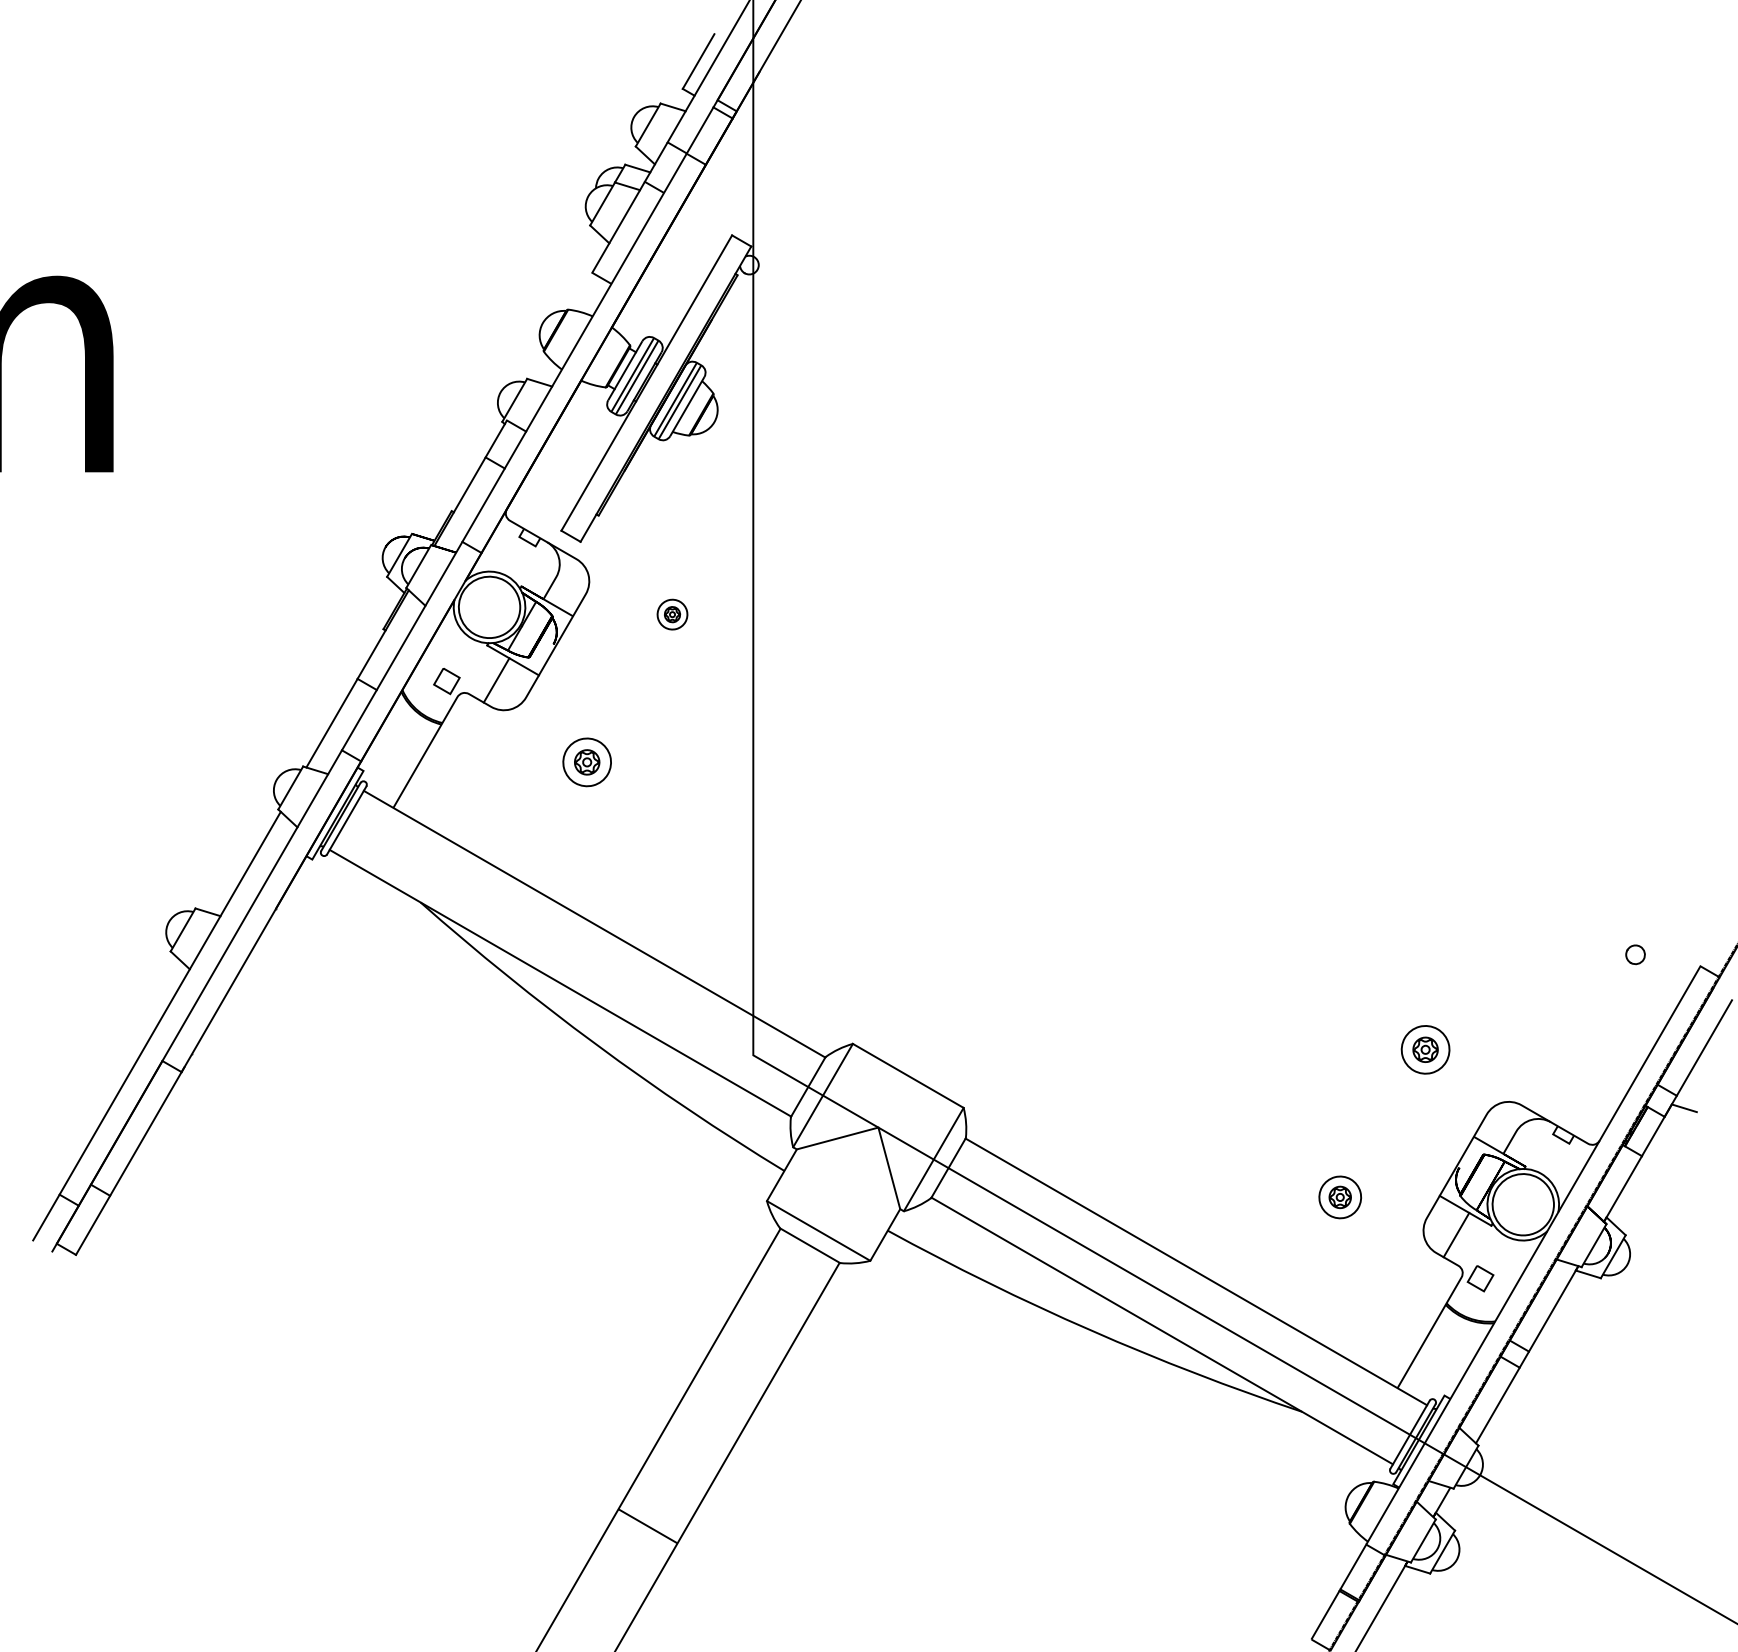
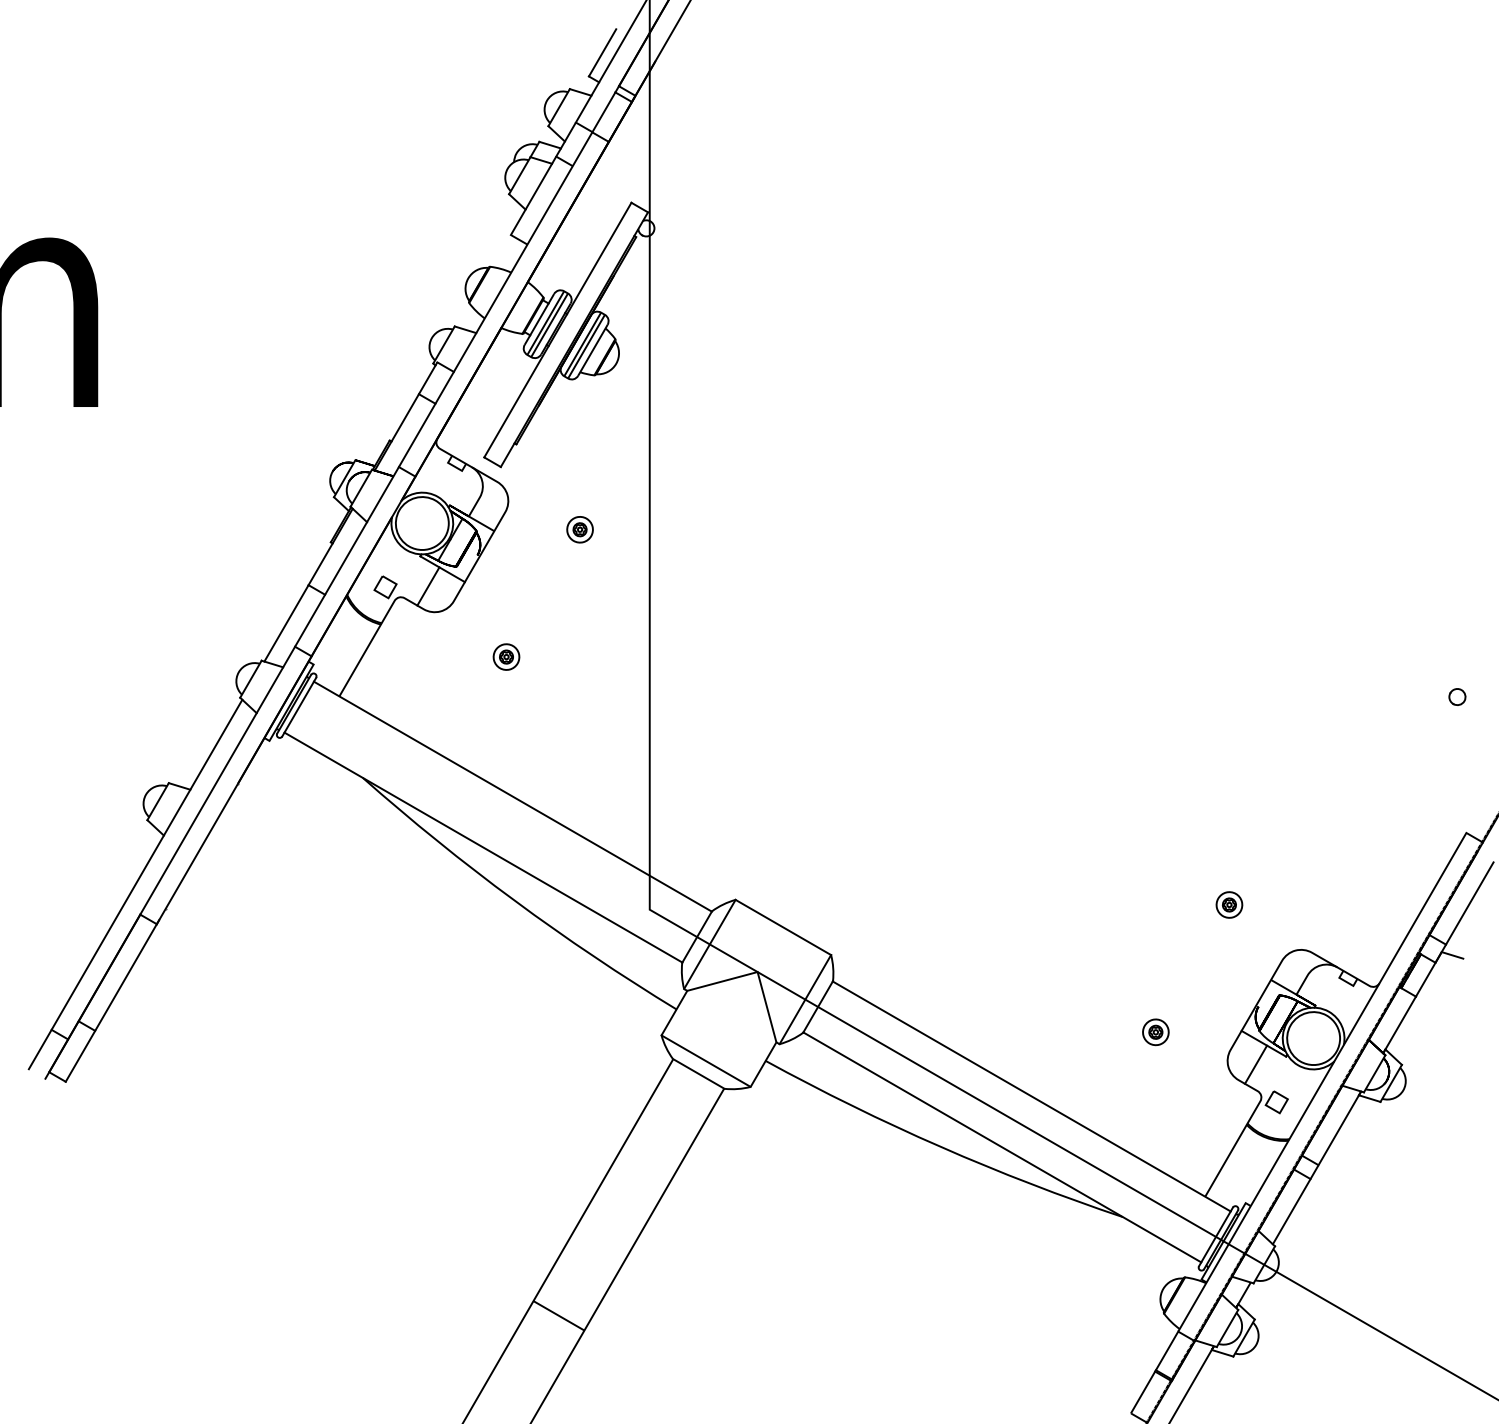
part: (587, 761) -> (506, 656), size x0.62
part: (1635, 954) -> (1457, 696), moved
part: (1425, 1049) -> (1229, 904), size x0.62
part: (1339, 1197) -> (1155, 1032), size x0.71

